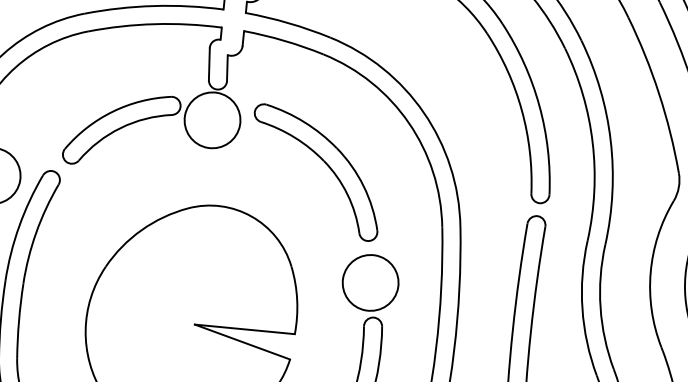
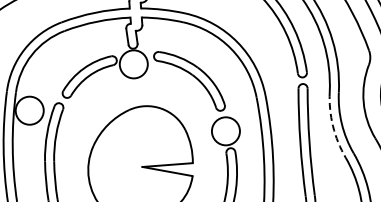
arc: (583, 309) -> (333, 126), solid -> dashed

